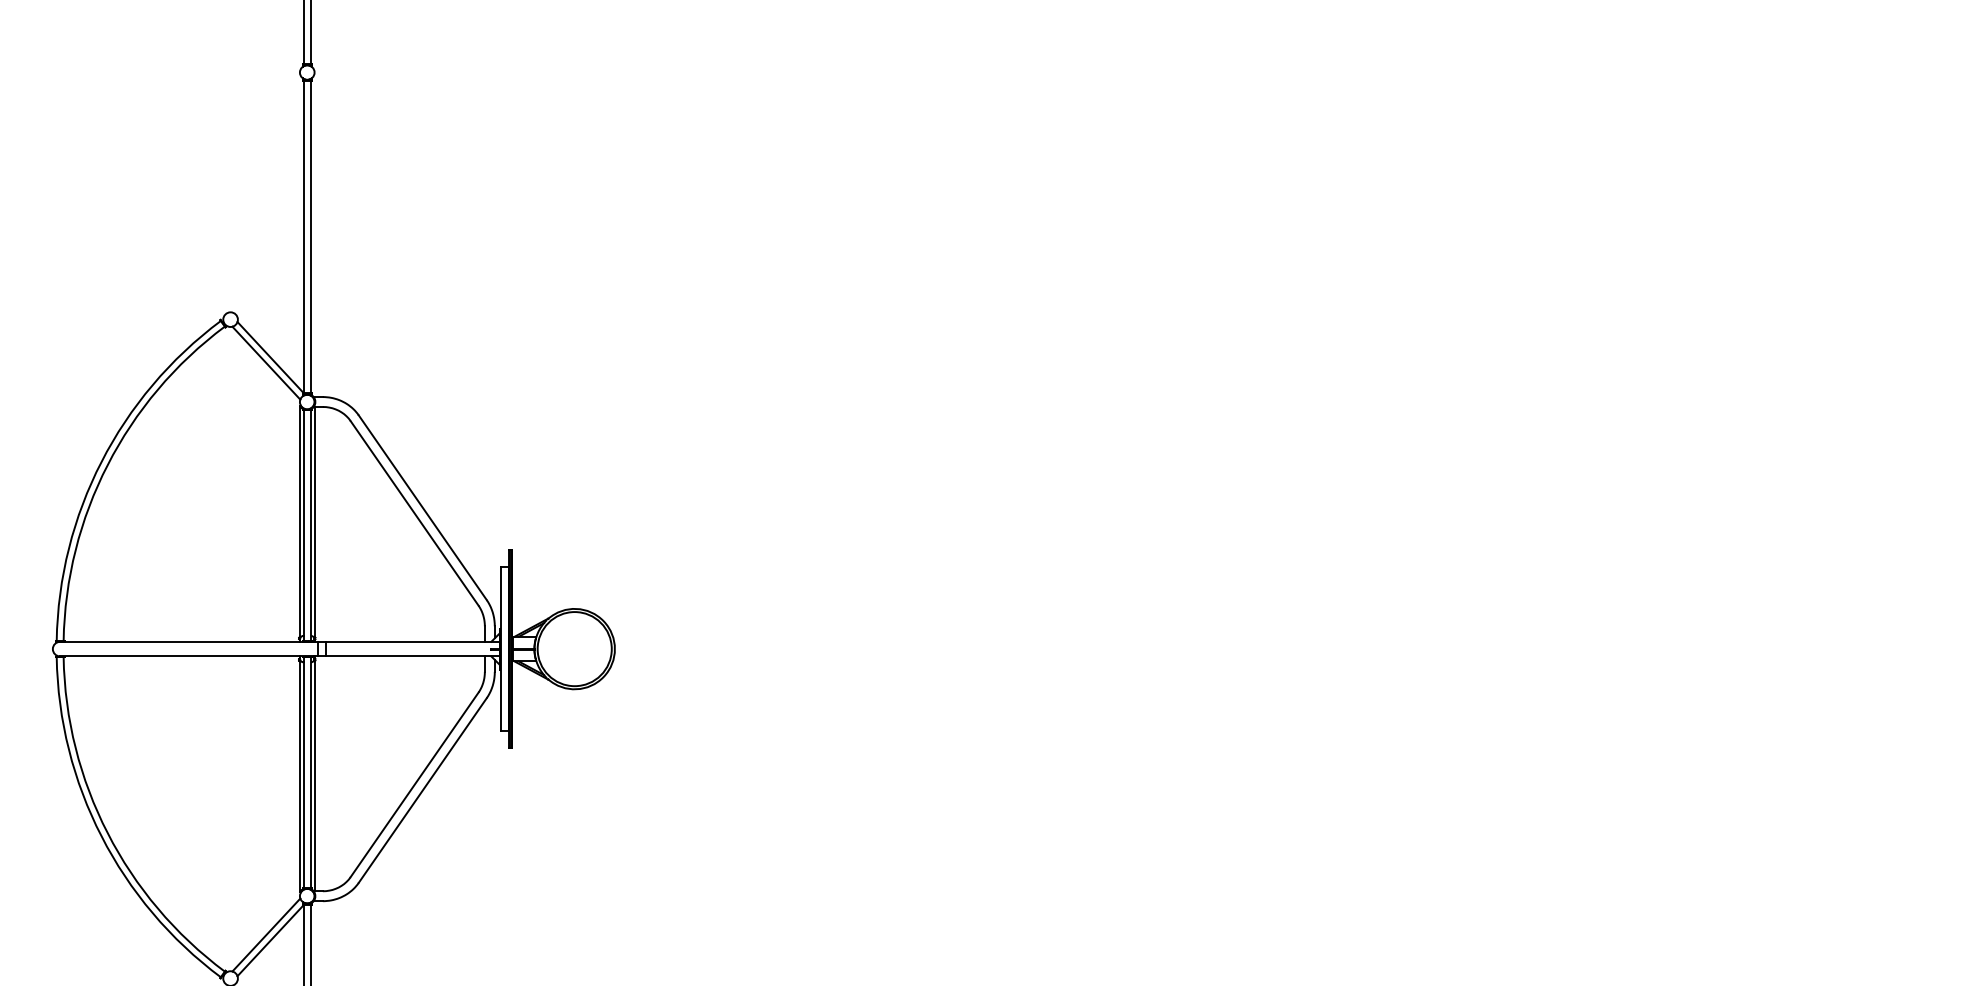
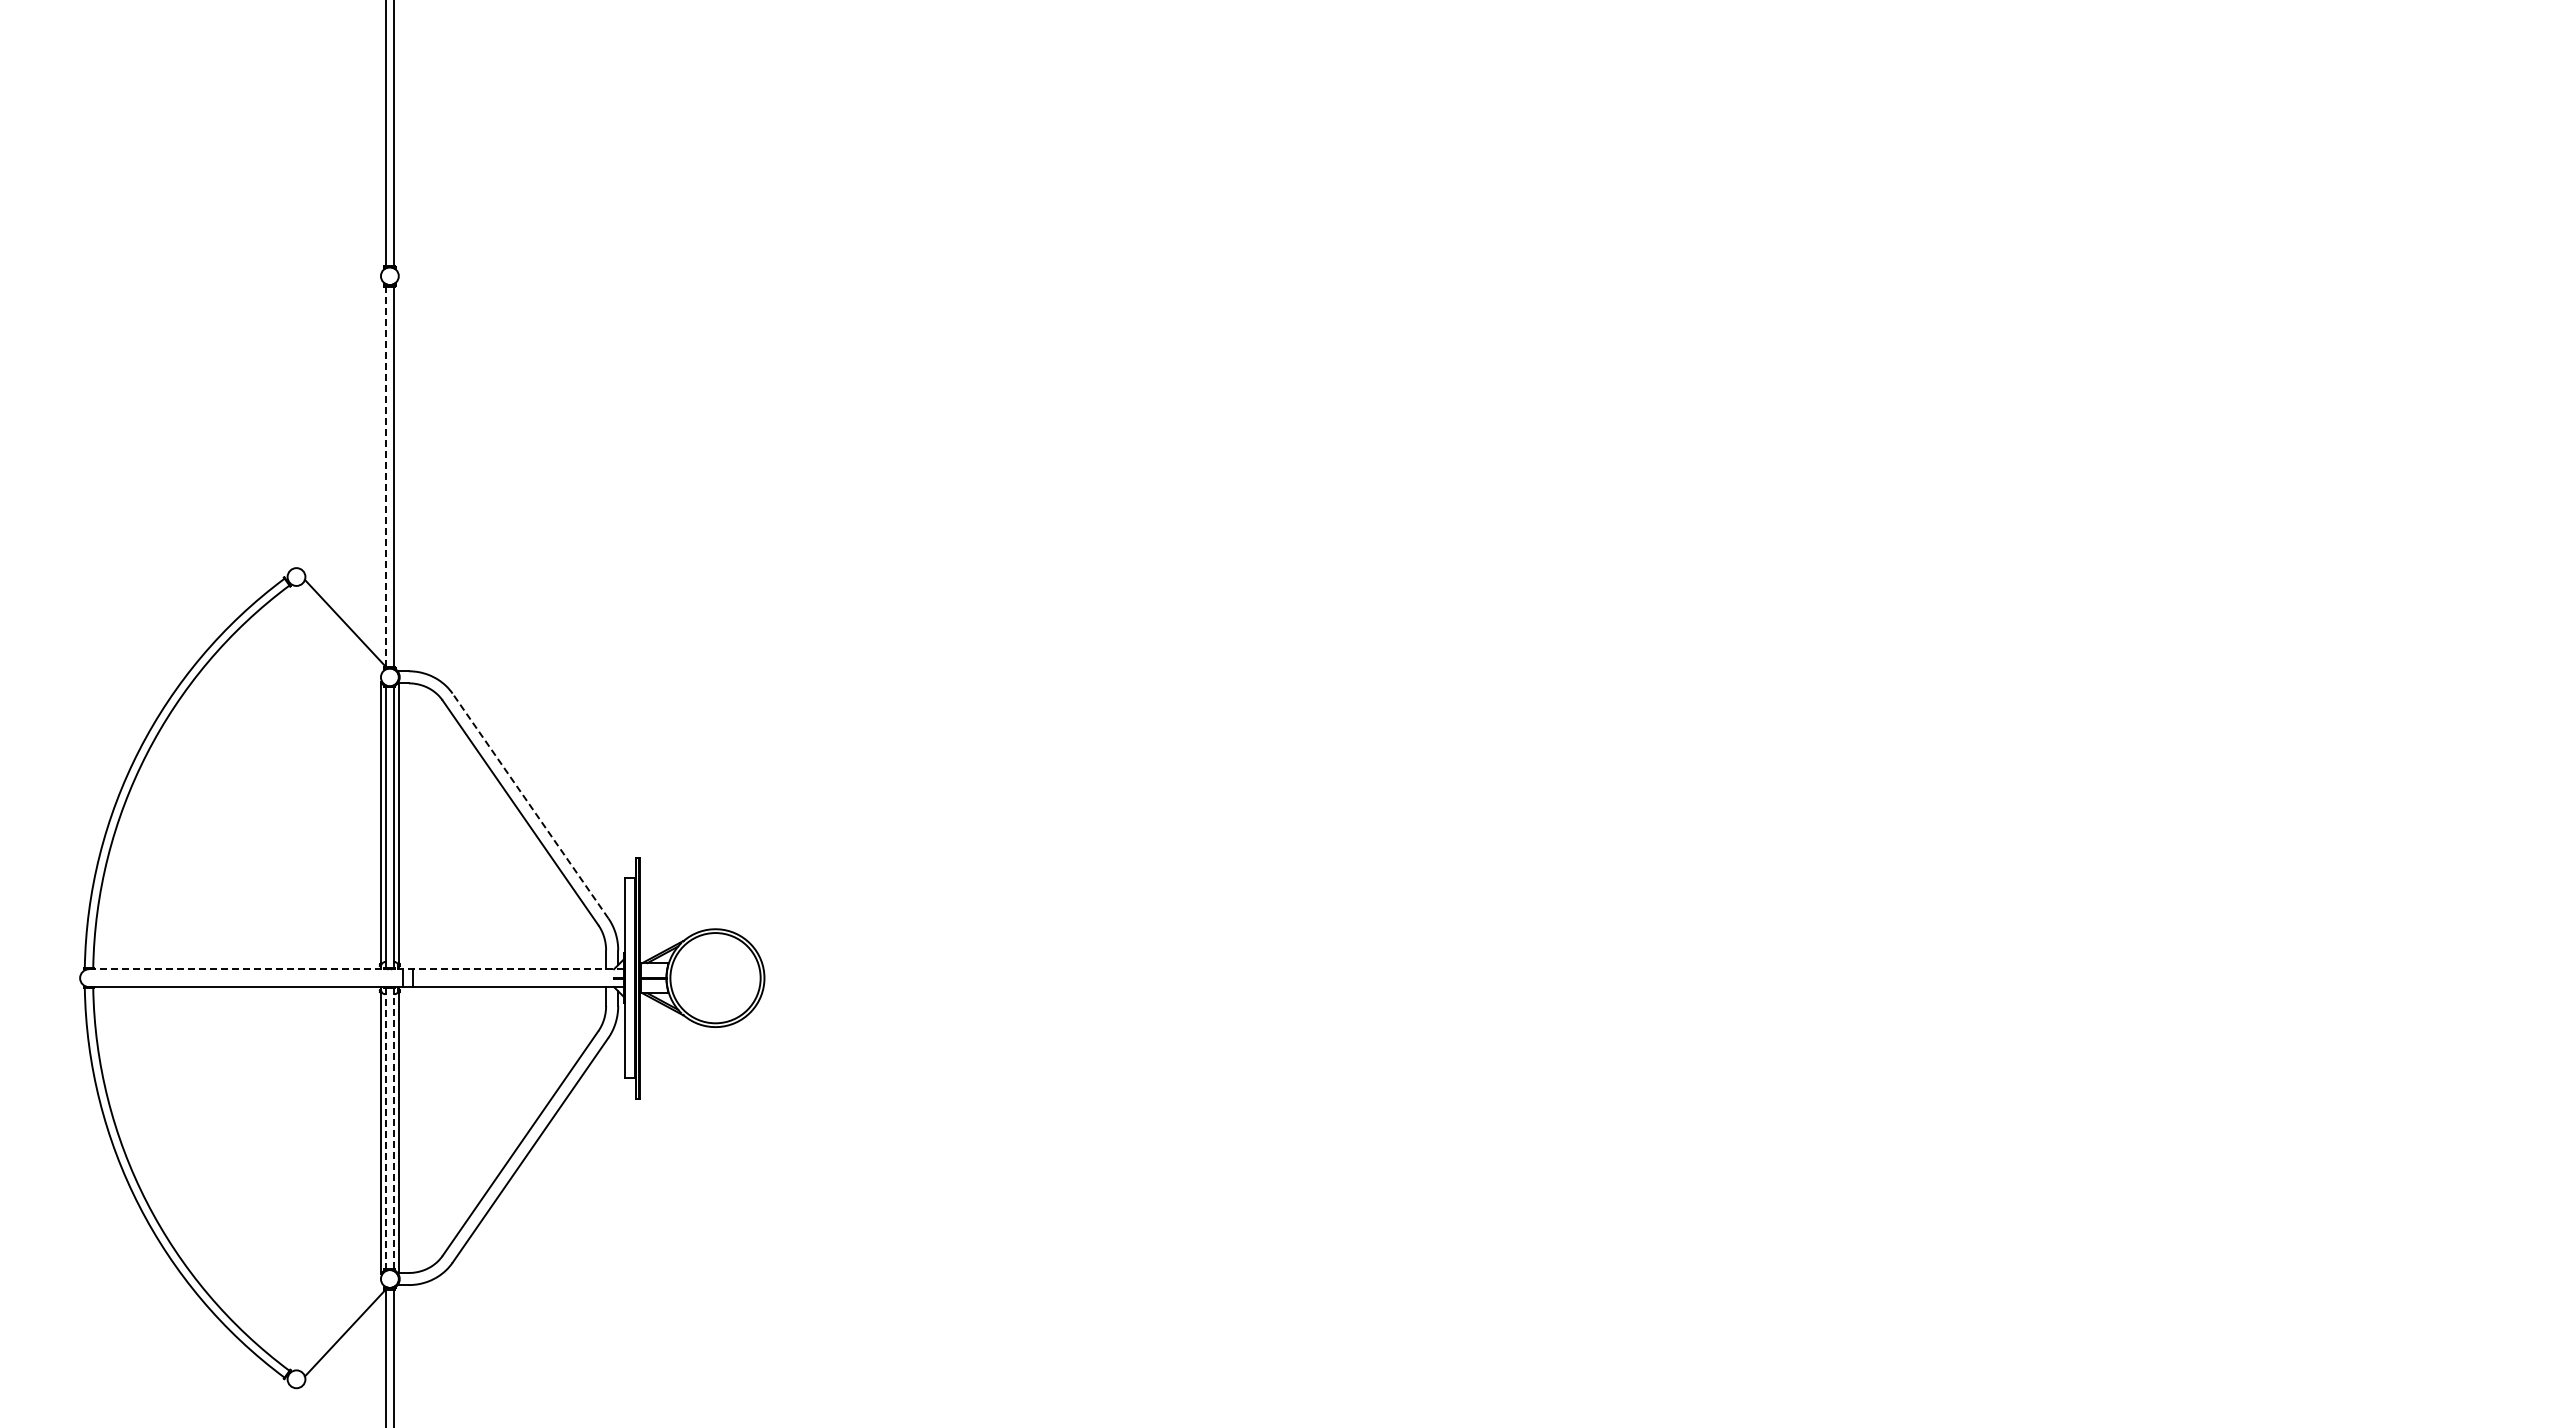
line: (303, 237) -> (385, 476), solid -> dashed
line: (265, 362) -> (339, 629), removed
line: (422, 507) -> (530, 805), solid -> dashed
line: (279, 641) -> (356, 969), solid -> dashed
line: (303, 772) -> (385, 1128), solid -> dashed
line: (311, 772) -> (394, 1128), solid -> dashed
line: (265, 934) -> (339, 1325), removed

